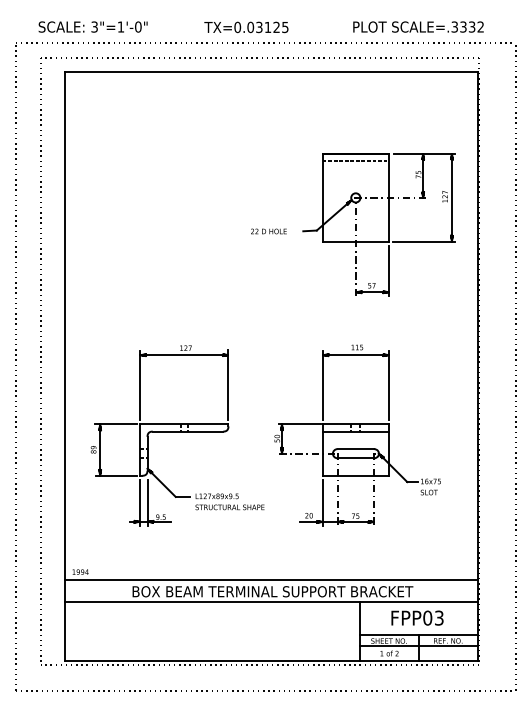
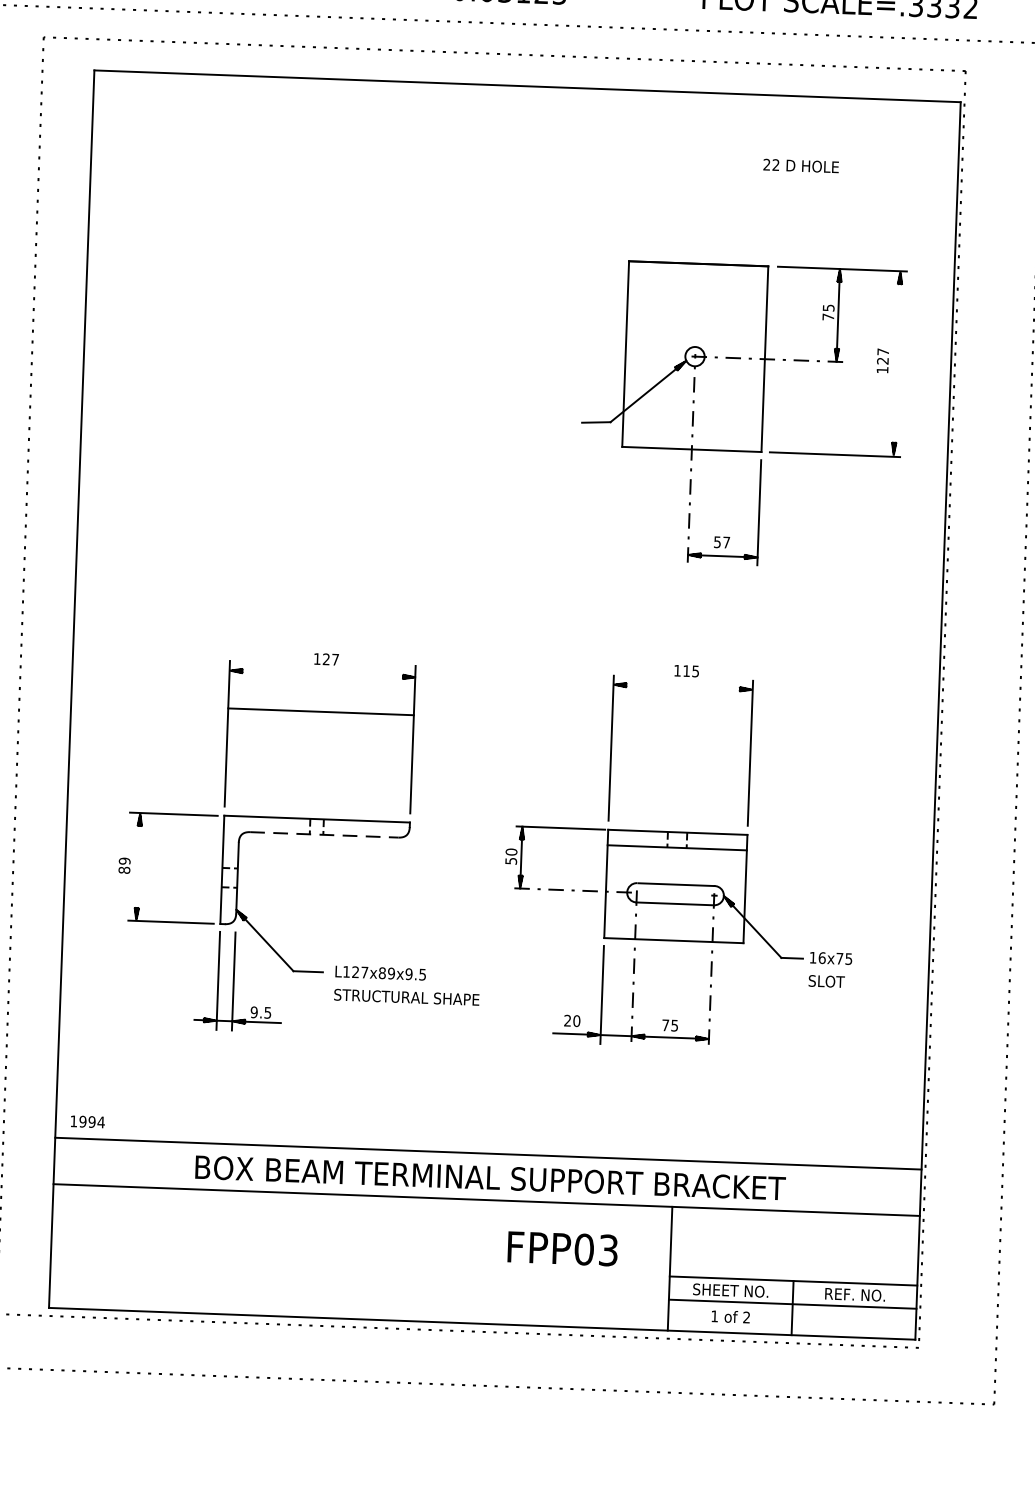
line: (355, 161) -> (697, 280), removed
line: (451, 197) -> (896, 363), removed
text: (268, 231) -> (800, 166), moved
line: (184, 355) -> (321, 712), moved
line: (355, 355) -> (682, 687), removed
line: (188, 431) -> (325, 834), solid -> dashed
line: (100, 449) -> (139, 865), removed
text: (417, 617) -> (562, 1247), moved

